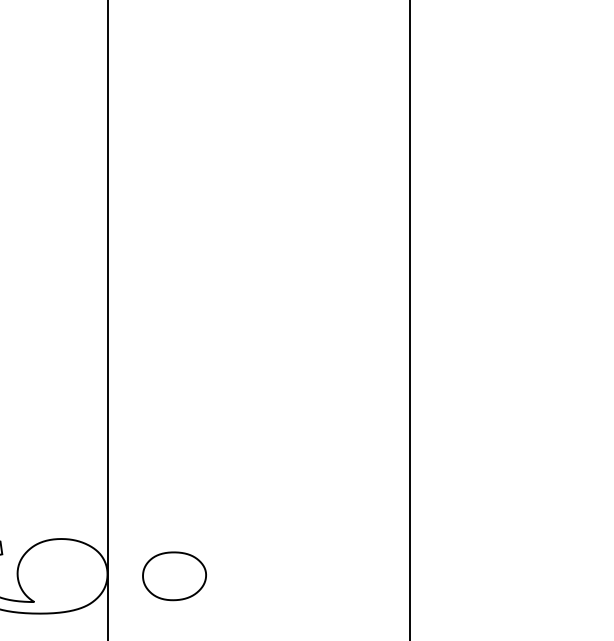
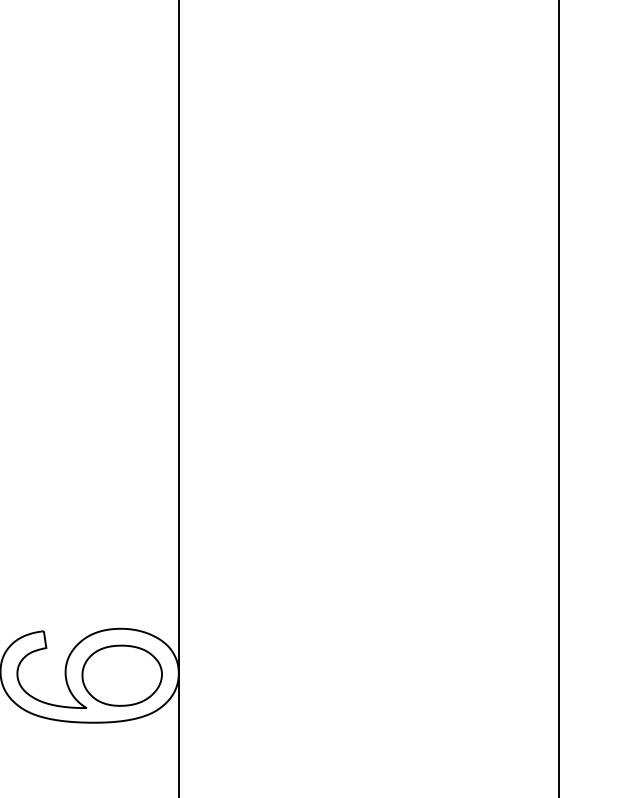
part: (174, 576) -> (122, 675), moved

